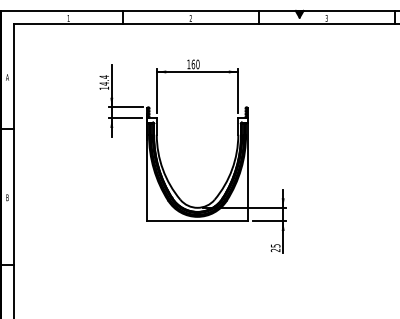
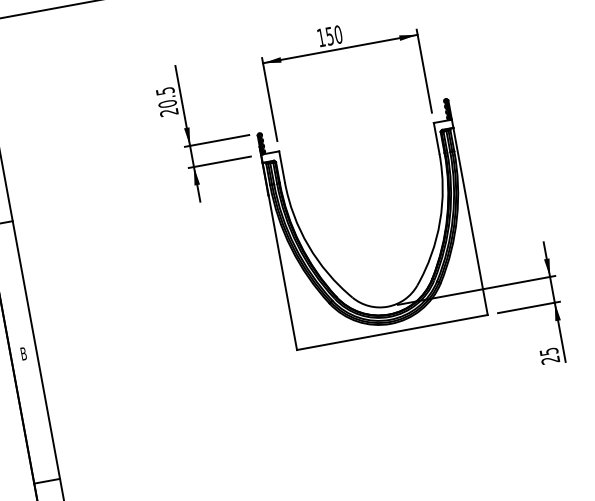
text: (193, 64) -> (330, 36), 160 -> 150
text: (104, 82) -> (167, 101), 14.4 -> 20.5

